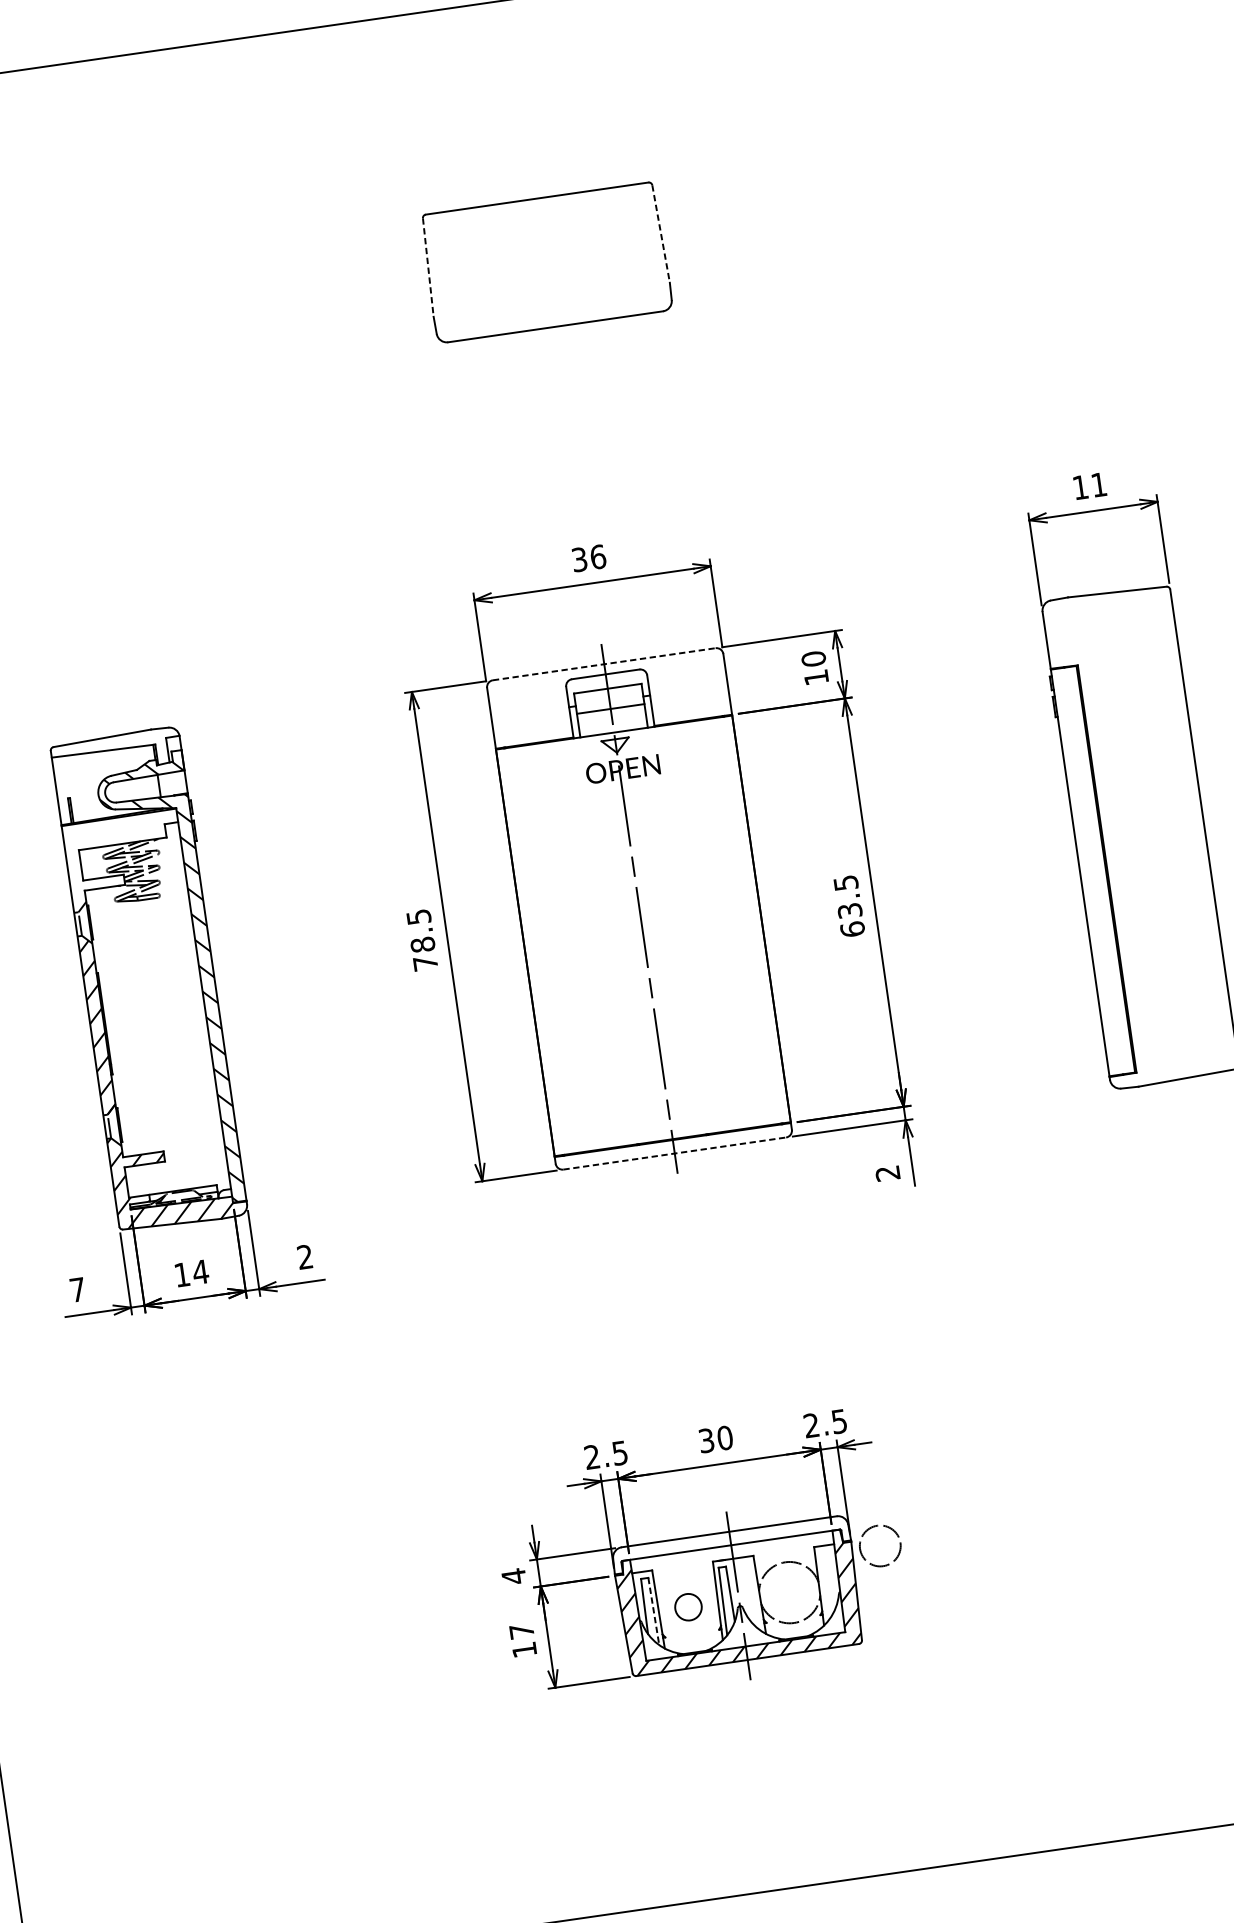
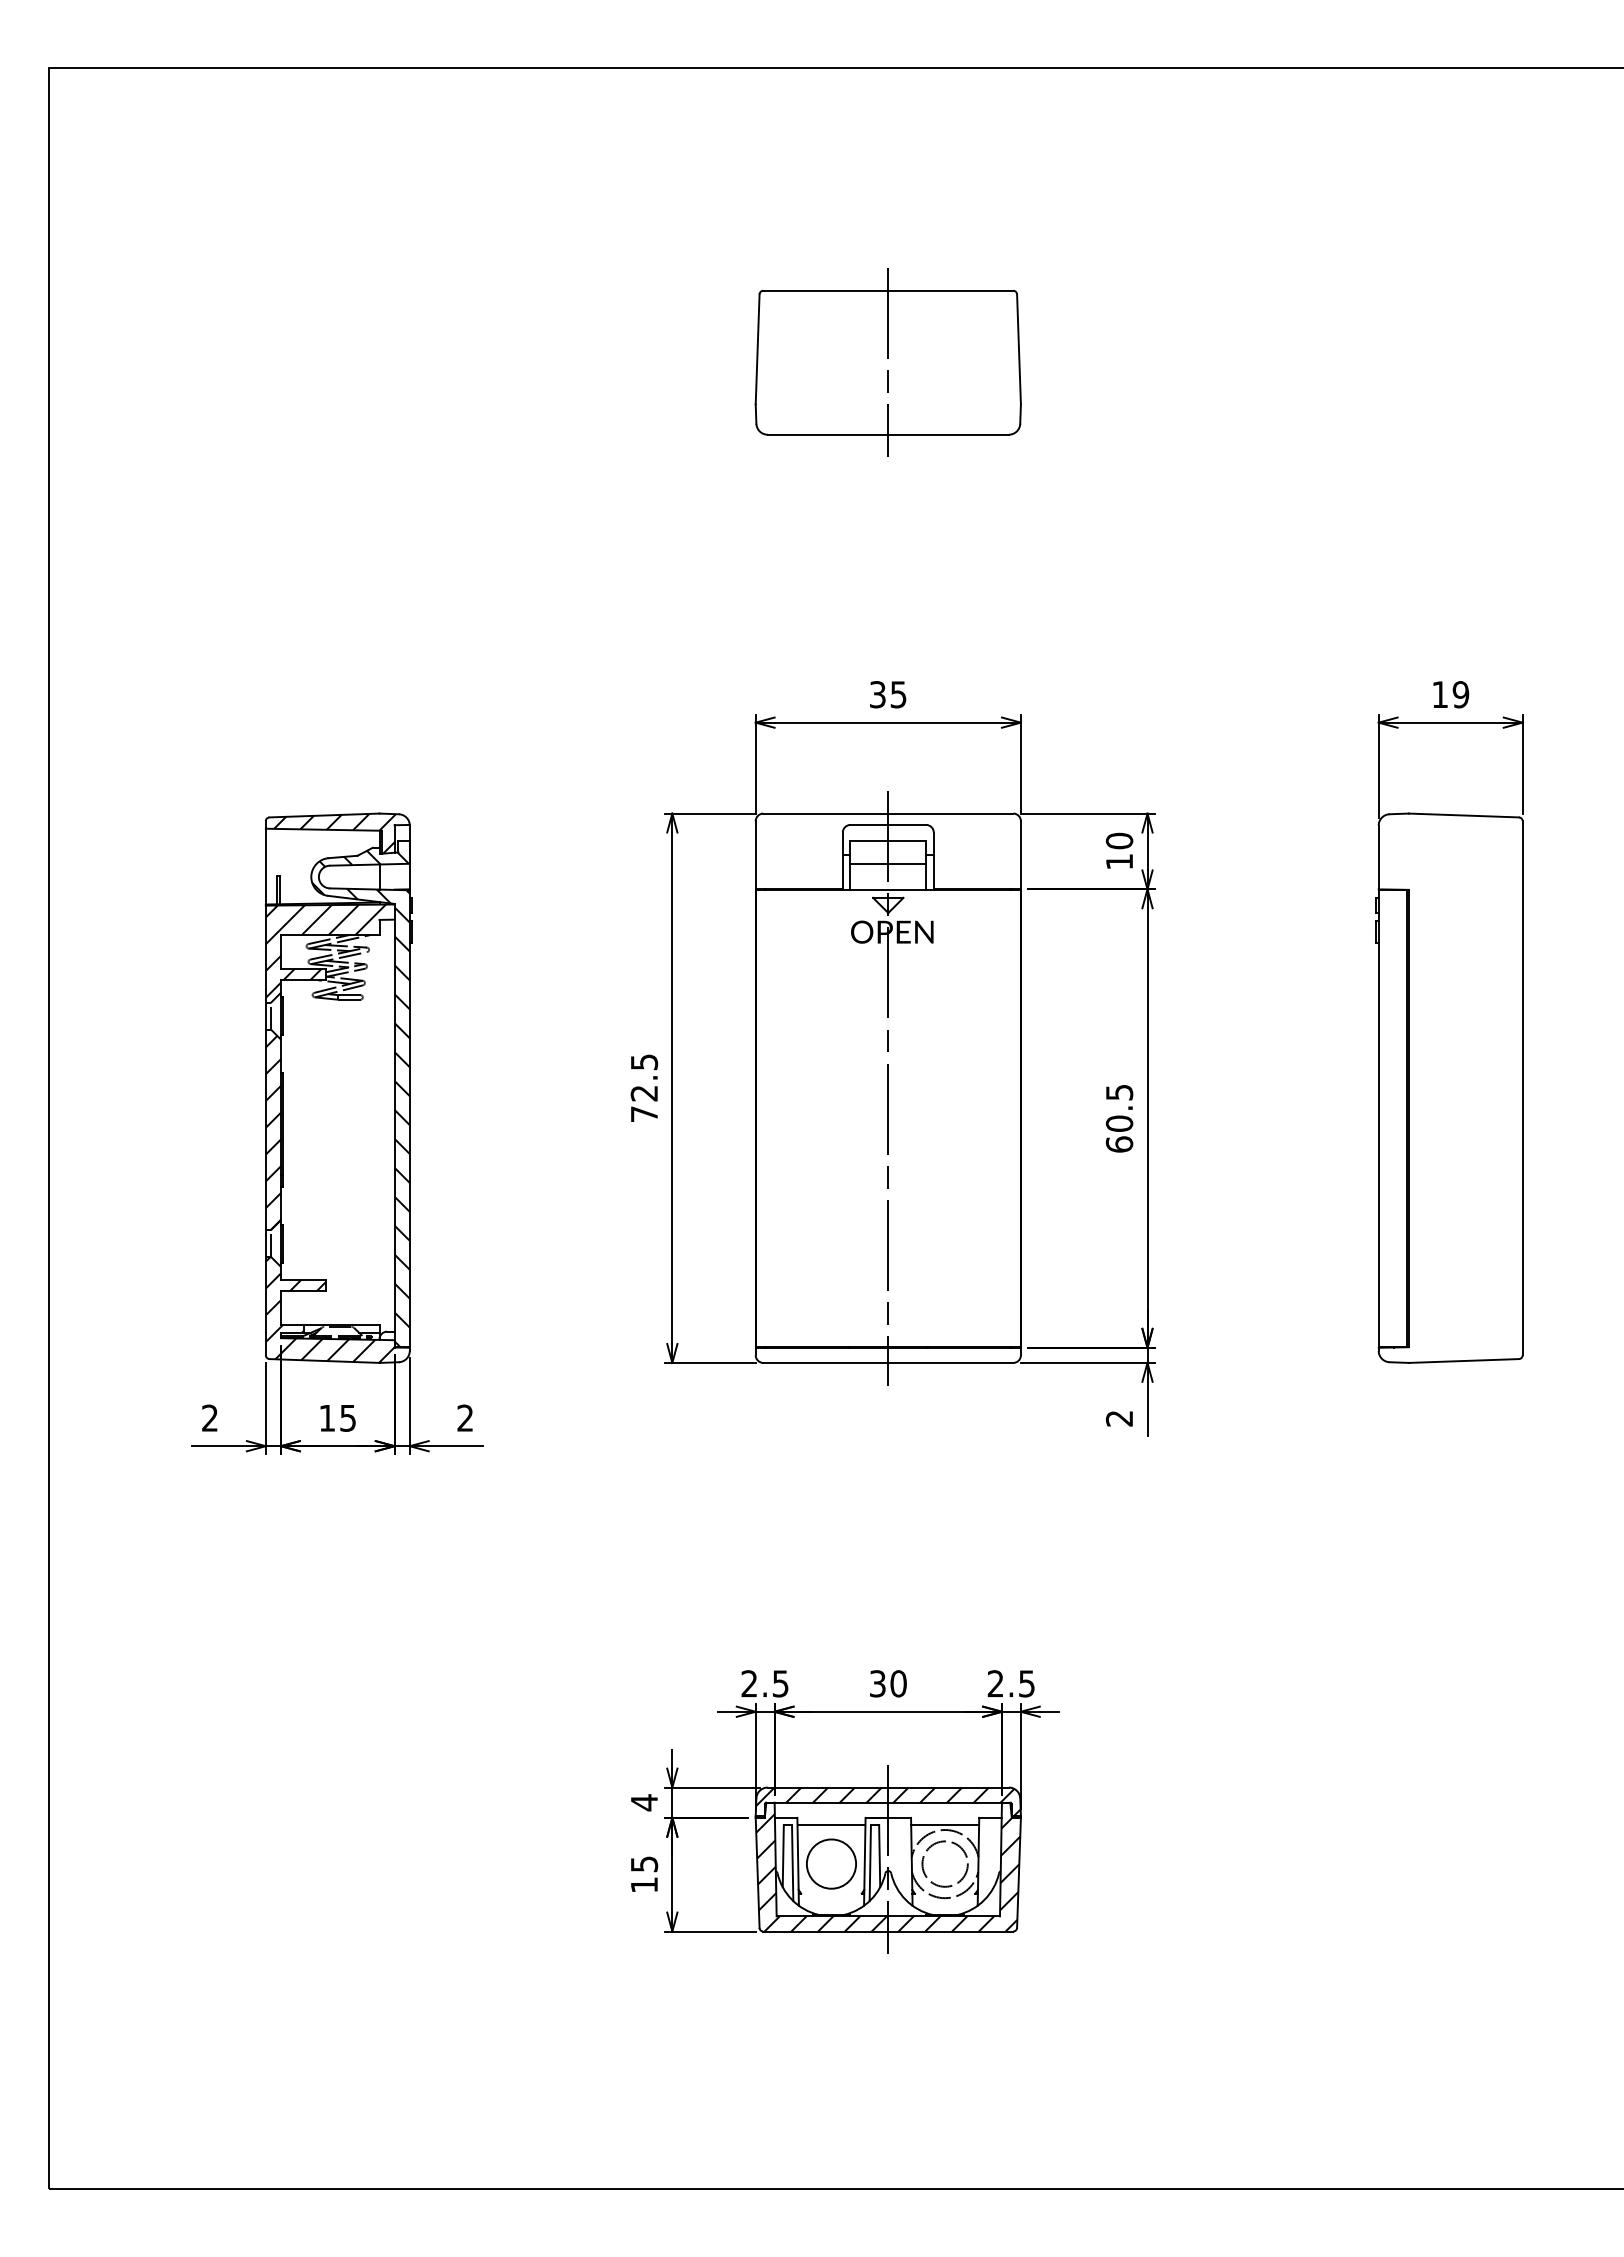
line: (661, 234) -> (1019, 349), dashed -> solid
line: (546, 262) -> (888, 362), added
line: (428, 267) -> (757, 349), dashed -> solid
text: (1098, 484) -> (1460, 694), 11 -> 19
text: (598, 556) -> (898, 694), 36 -> 35
line: (604, 664) -> (888, 813), dashed -> solid
hatch: (113, 753) -> (334, 833), added
hatch: (120, 858) -> (325, 950), added
text: (849, 910) -> (1119, 1123), 63.5 -> 60.5
text: (423, 944) -> (644, 1093), 78.5 -> 72.5
line: (674, 1153) -> (888, 1362), dashed -> solid
text: (200, 1272) -> (347, 1418), 14 -> 15
text: (77, 1289) -> (209, 1417), 7 -> 2
hatch: (731, 1544) -> (888, 1801), added
circle: (879, 1545) -> (944, 1863), moved
line: (785, 1558) -> (945, 1825), added
line: (683, 1572) -> (831, 1825), added
circle: (688, 1606) -> (831, 1863), size x1.67
line: (653, 1611) -> (792, 1863), dashed -> solid
text: (521, 1631) -> (644, 1864), 17 -> 15

